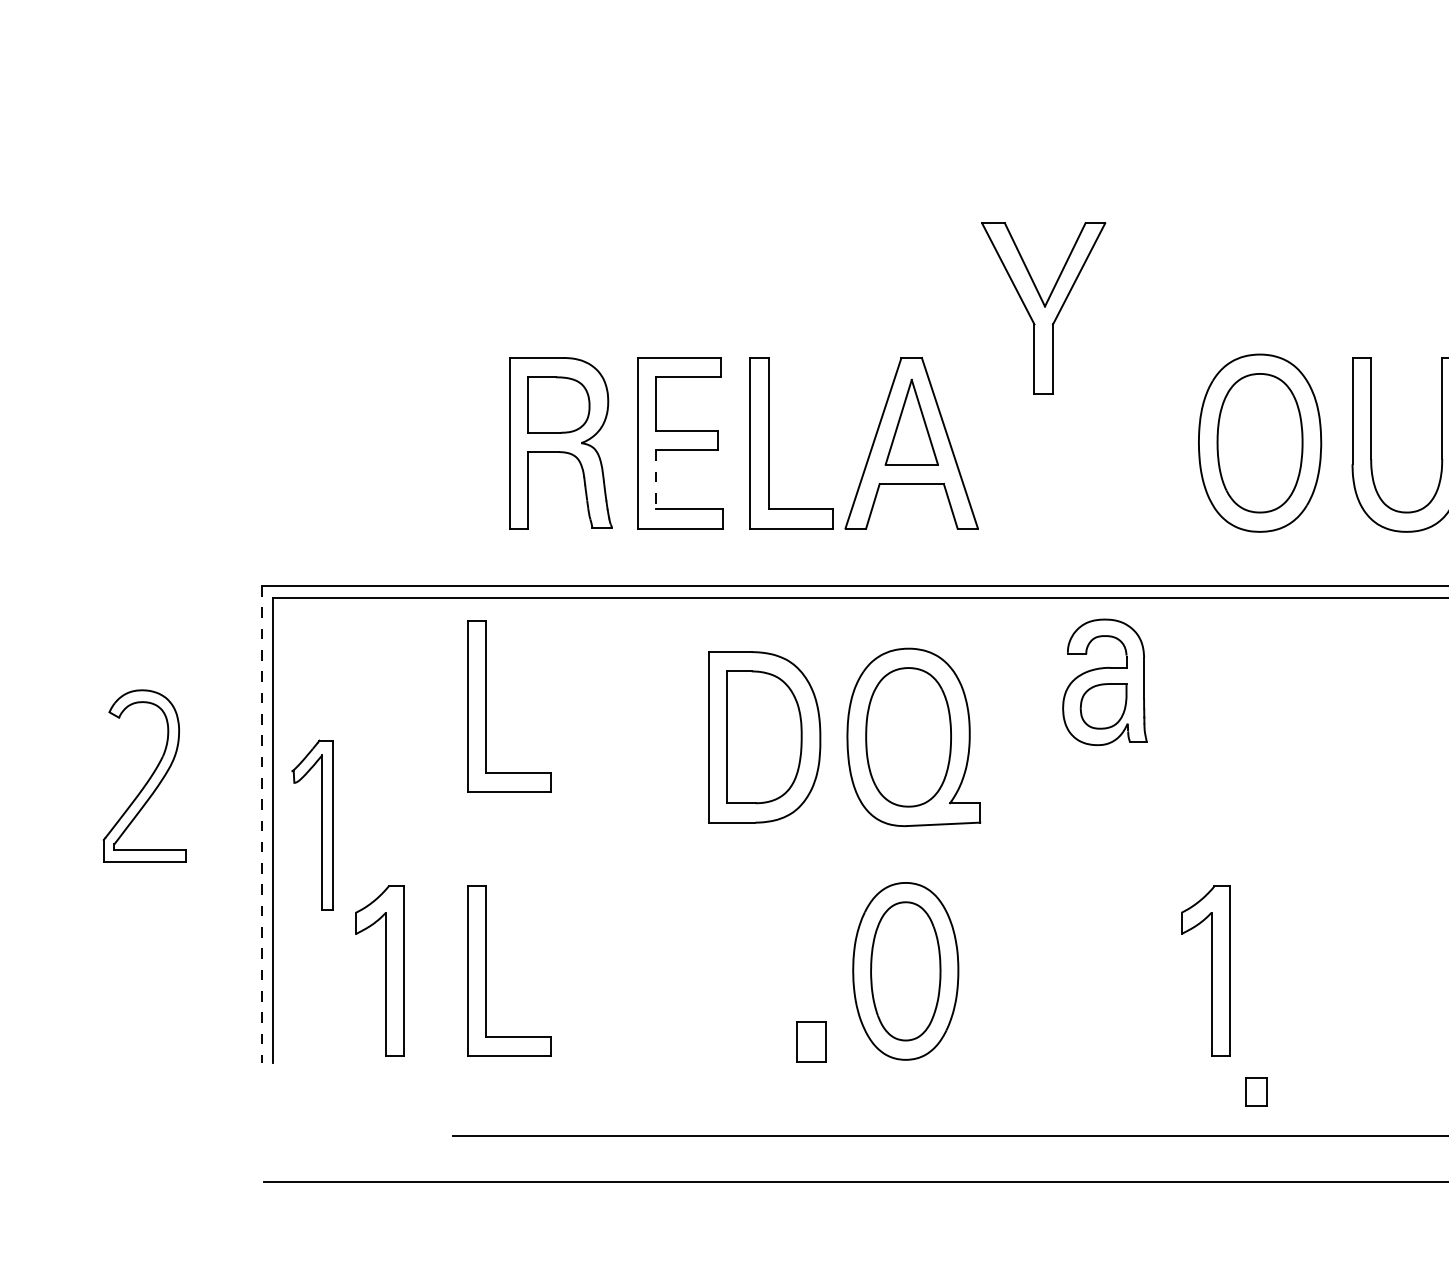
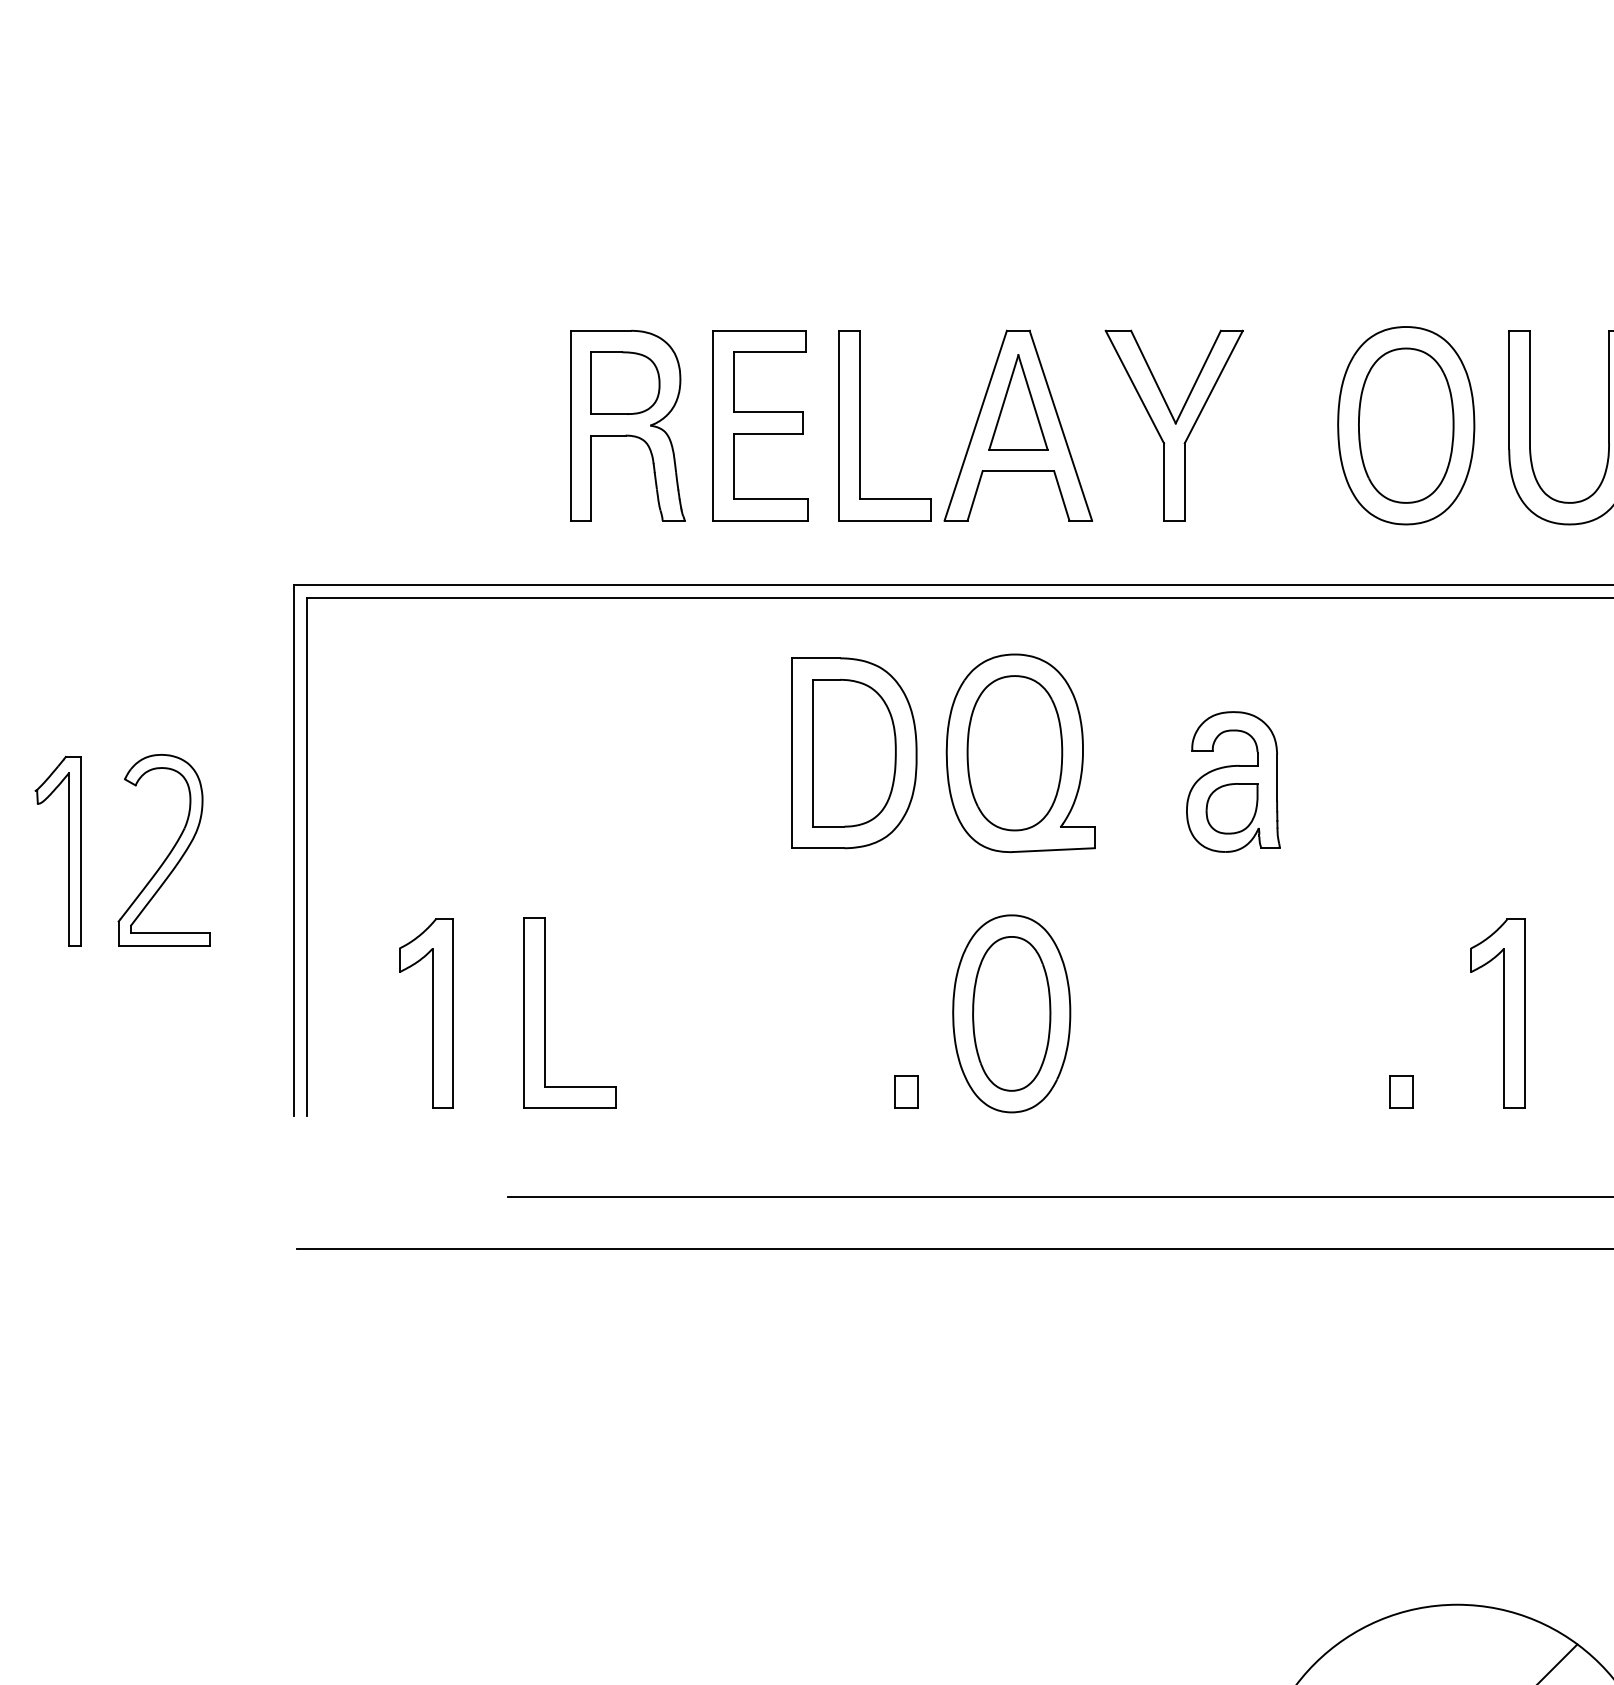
part: (1042, 308) -> (1173, 425), moved
line: (655, 479) -> (733, 466), dashed -> solid
part: (1104, 681) -> (1233, 781), moved
part: (487, 706) -> (545, 718), removed
part: (144, 776) -> (163, 850), moved
line: (261, 824) -> (294, 850), dashed -> solid
part: (321, 824) -> (68, 850), moved
part: (1205, 971) -> (1497, 1013), moved
part: (811, 1041) -> (906, 1091), size x0.71
part: (1255, 1091) -> (1401, 1091), moved

